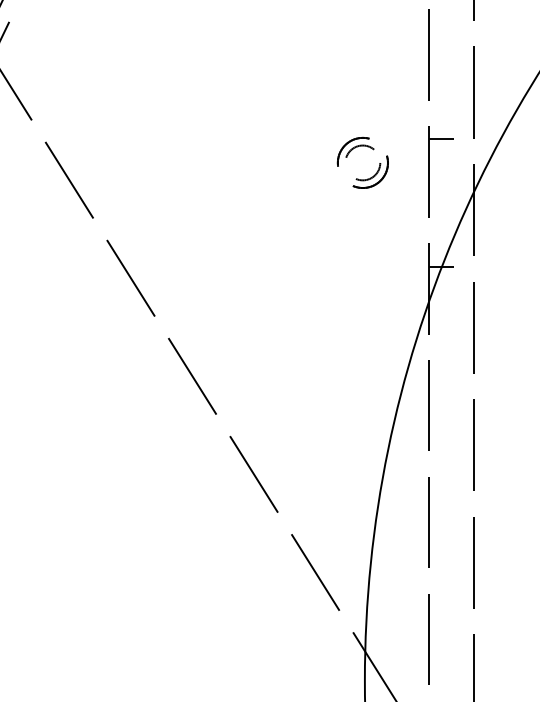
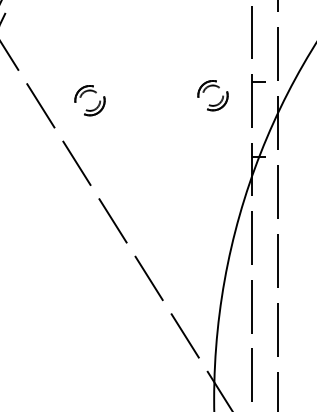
part: (142, 160) -> (83, 94), added

